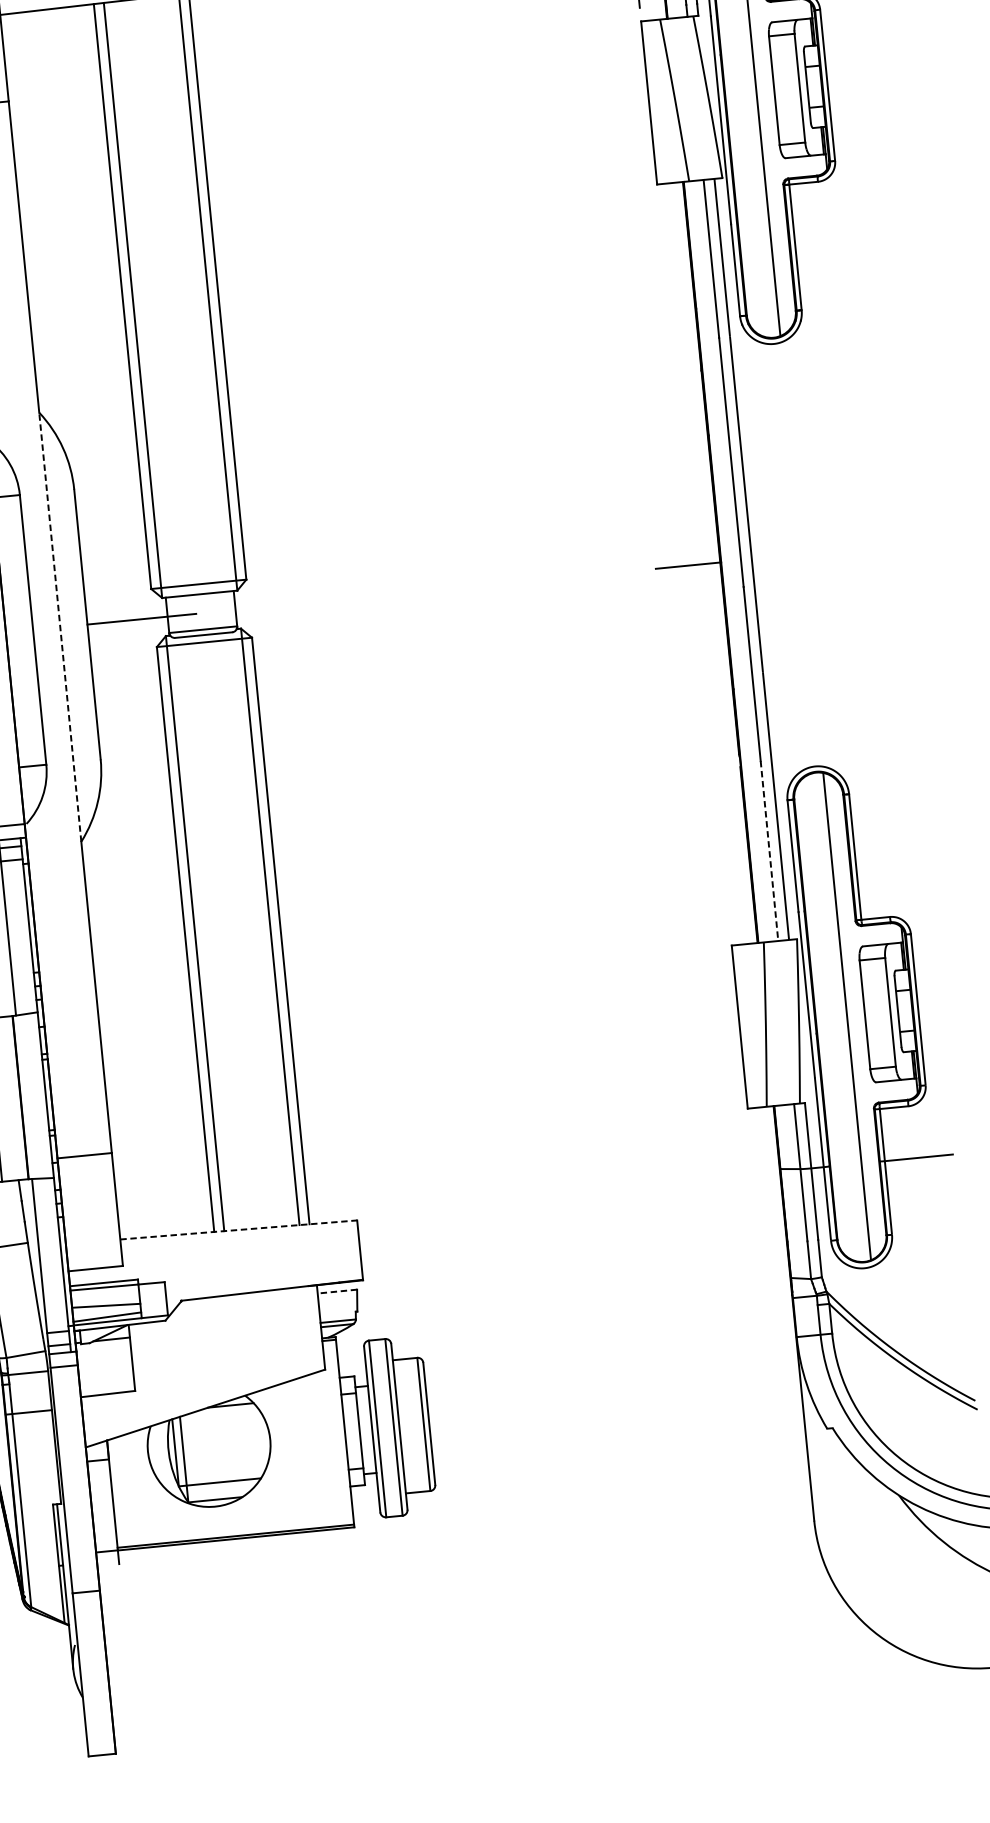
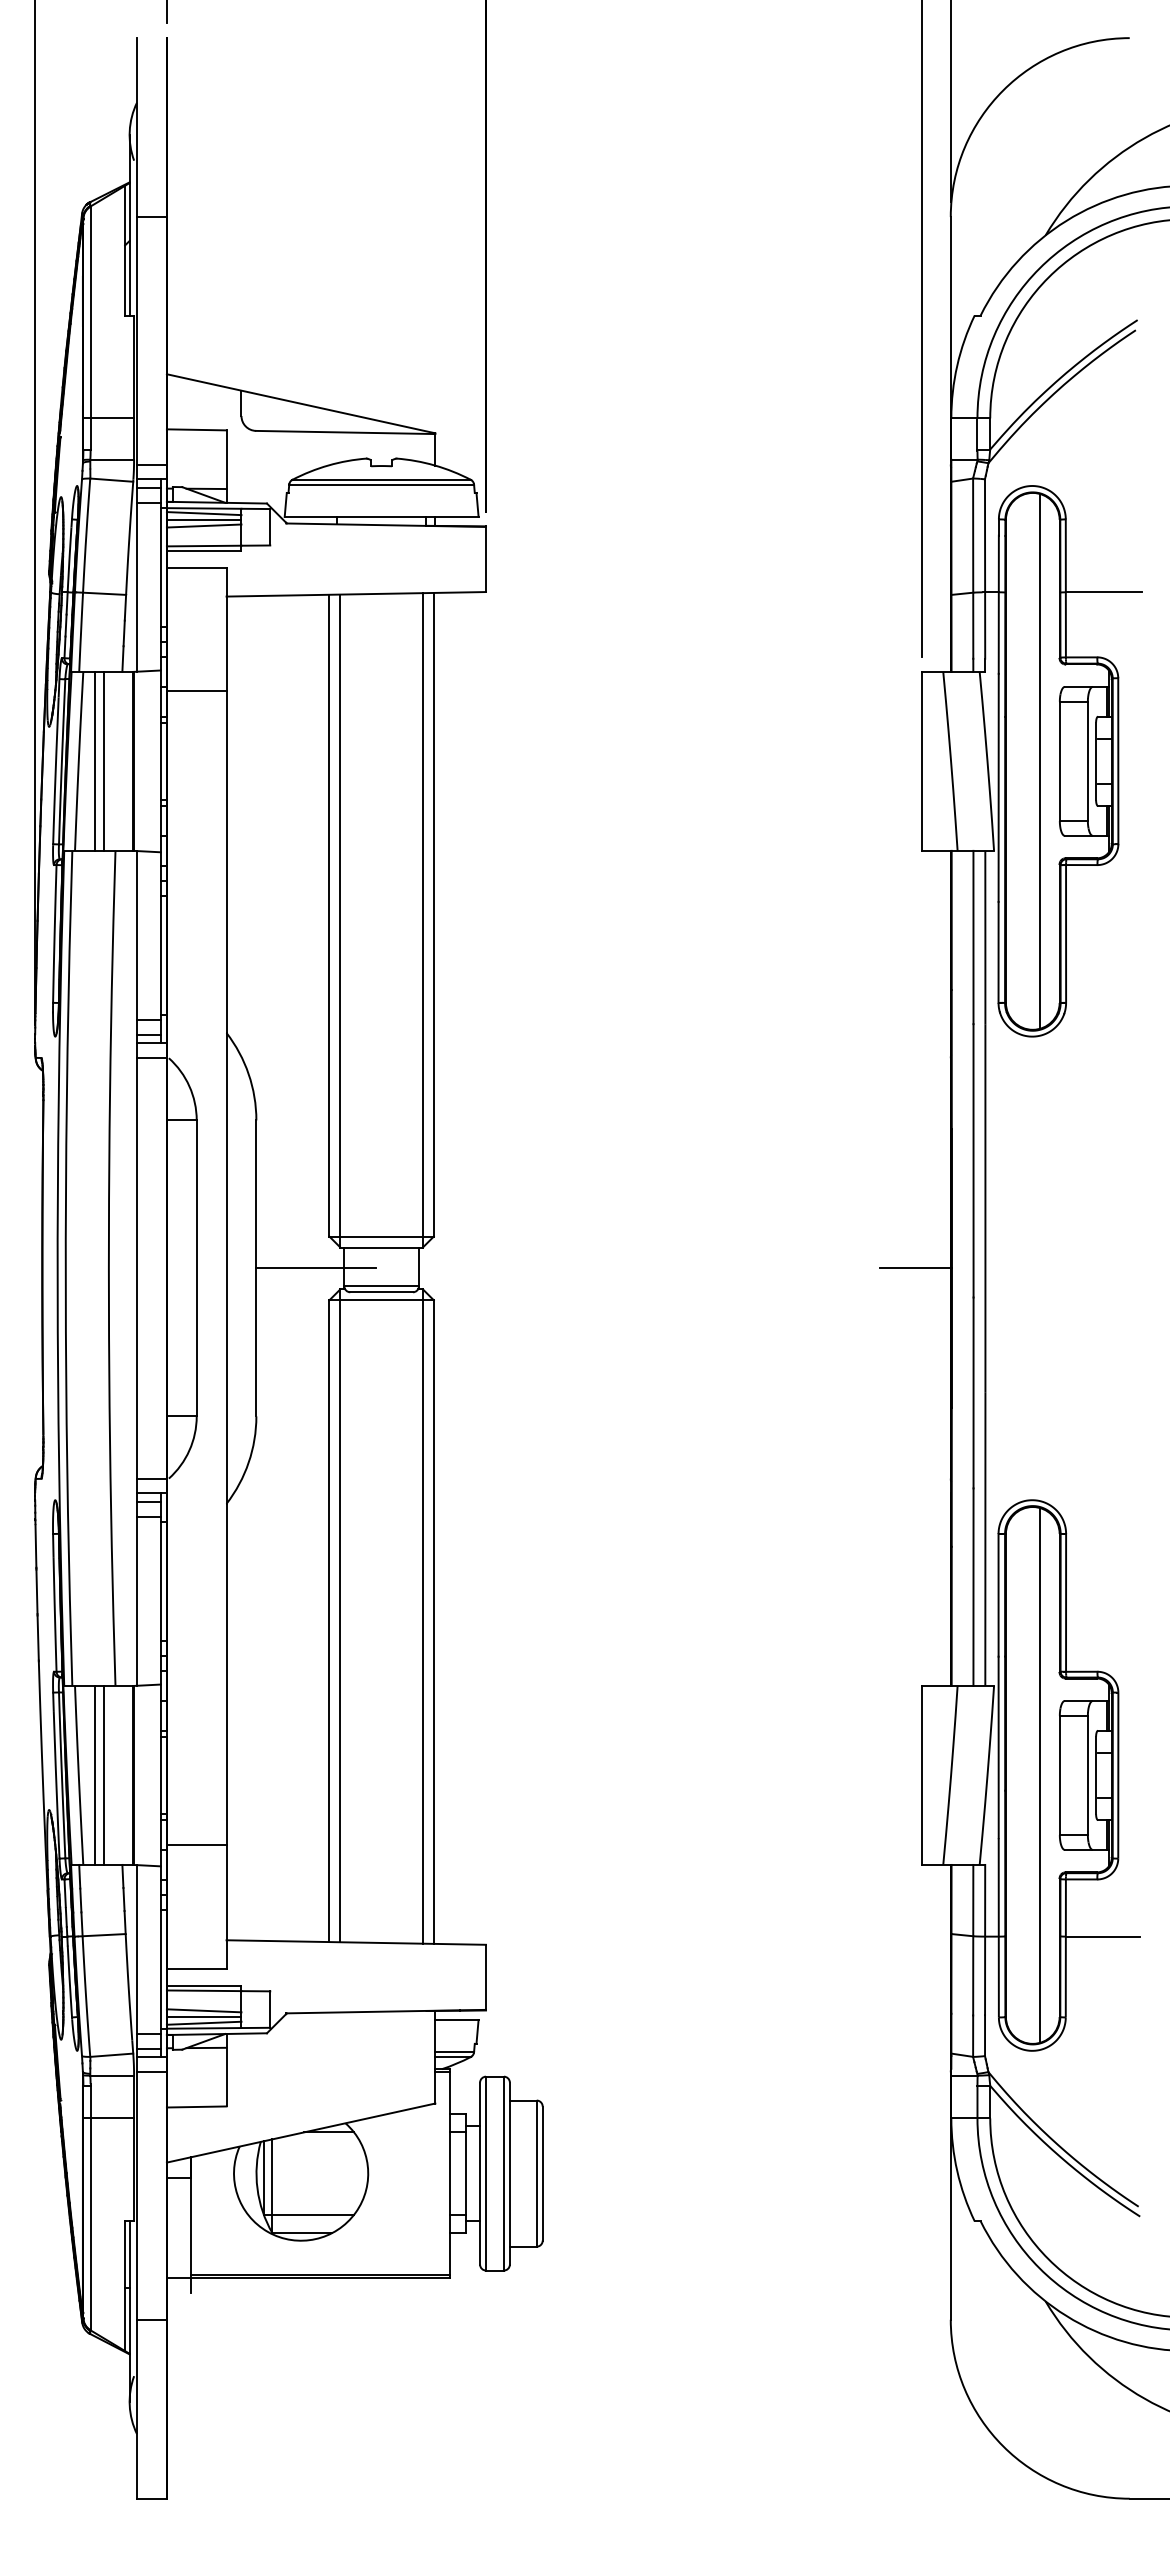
line: (60, 626) -> (226, 1267), dashed -> solid
line: (769, 851) -> (973, 1587), dashed -> solid
line: (238, 1229) -> (356, 1942), dashed -> solid
line: (337, 1292) -> (456, 2020), dashed -> solid
line: (106, 1311) -> (203, 2017), added

